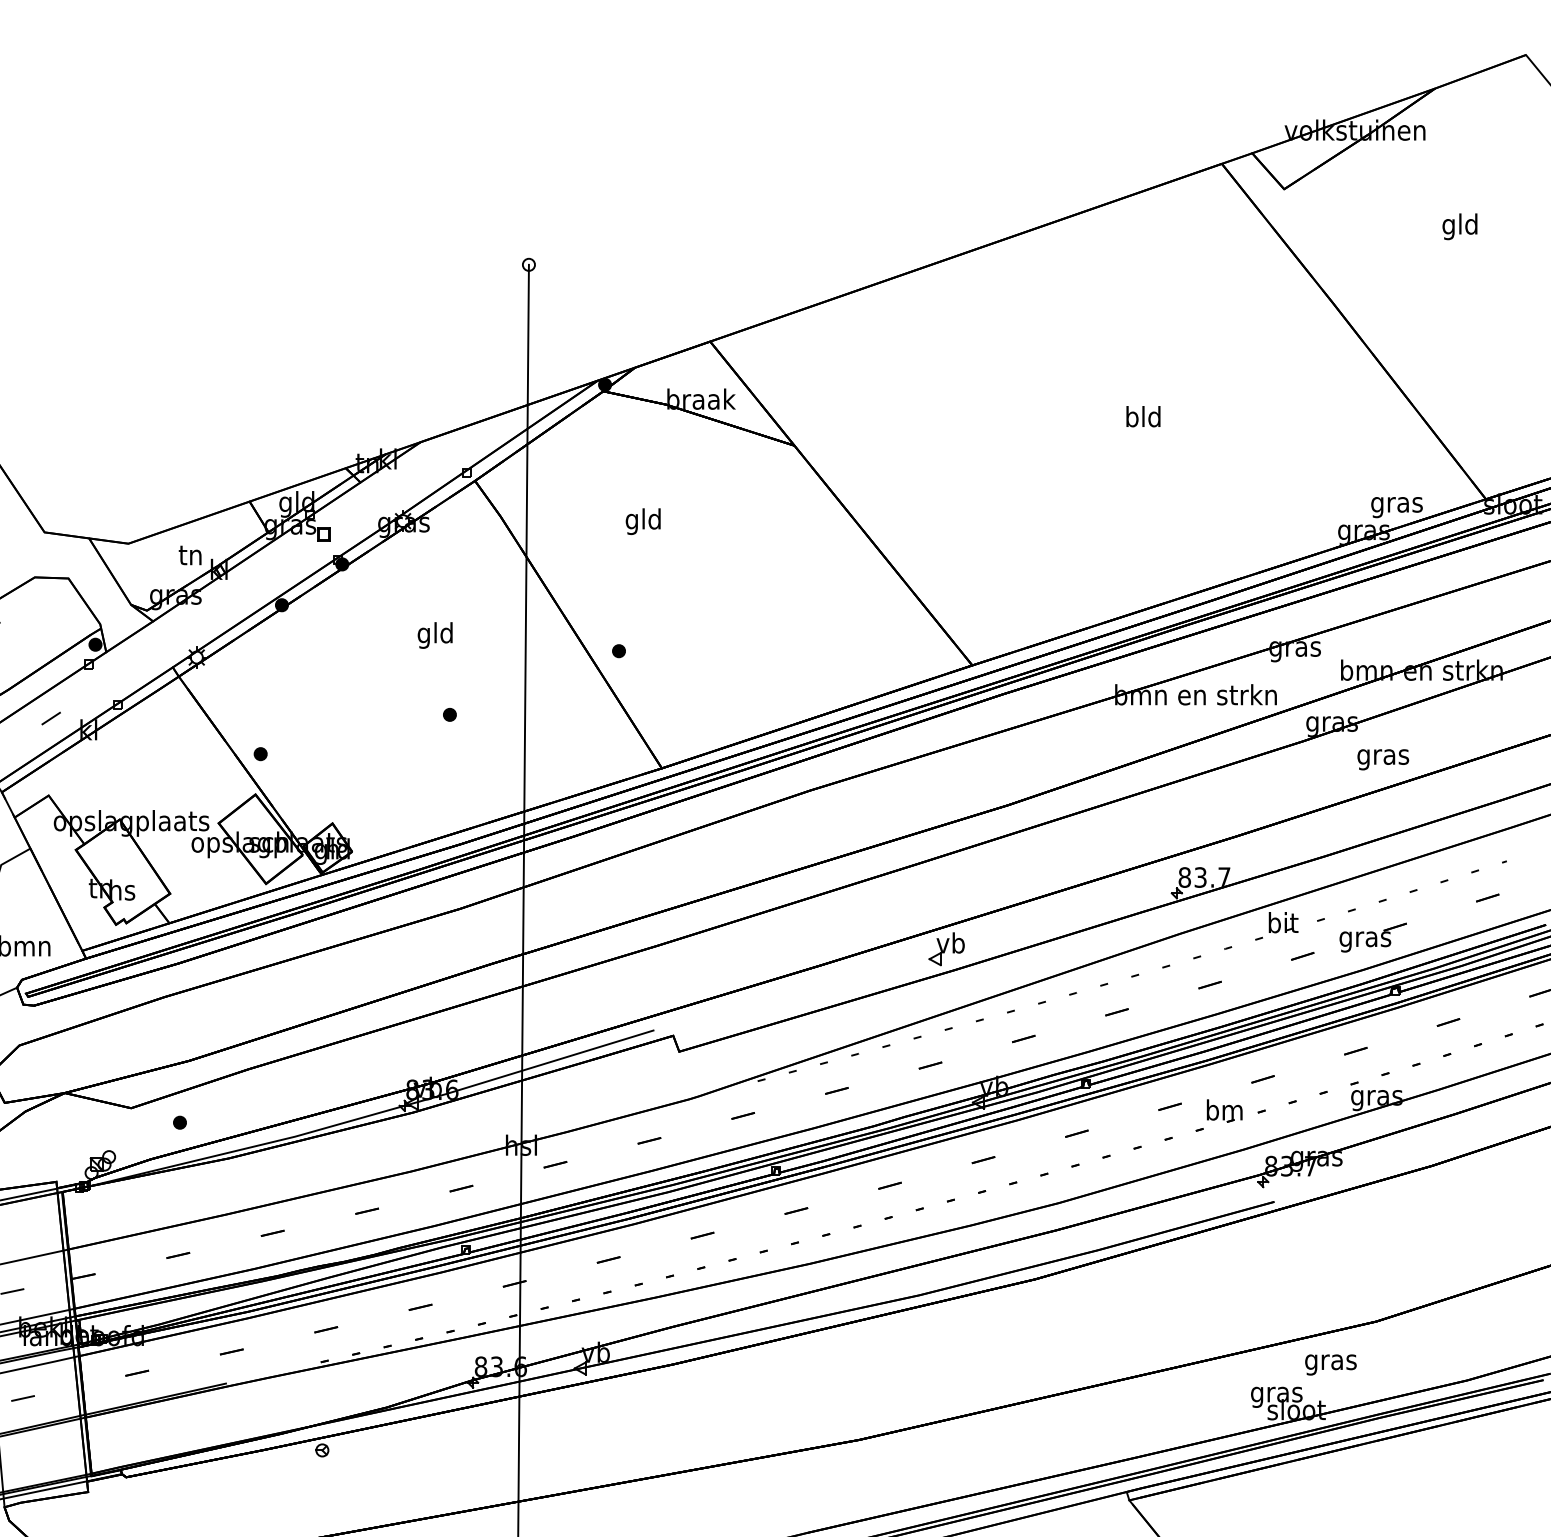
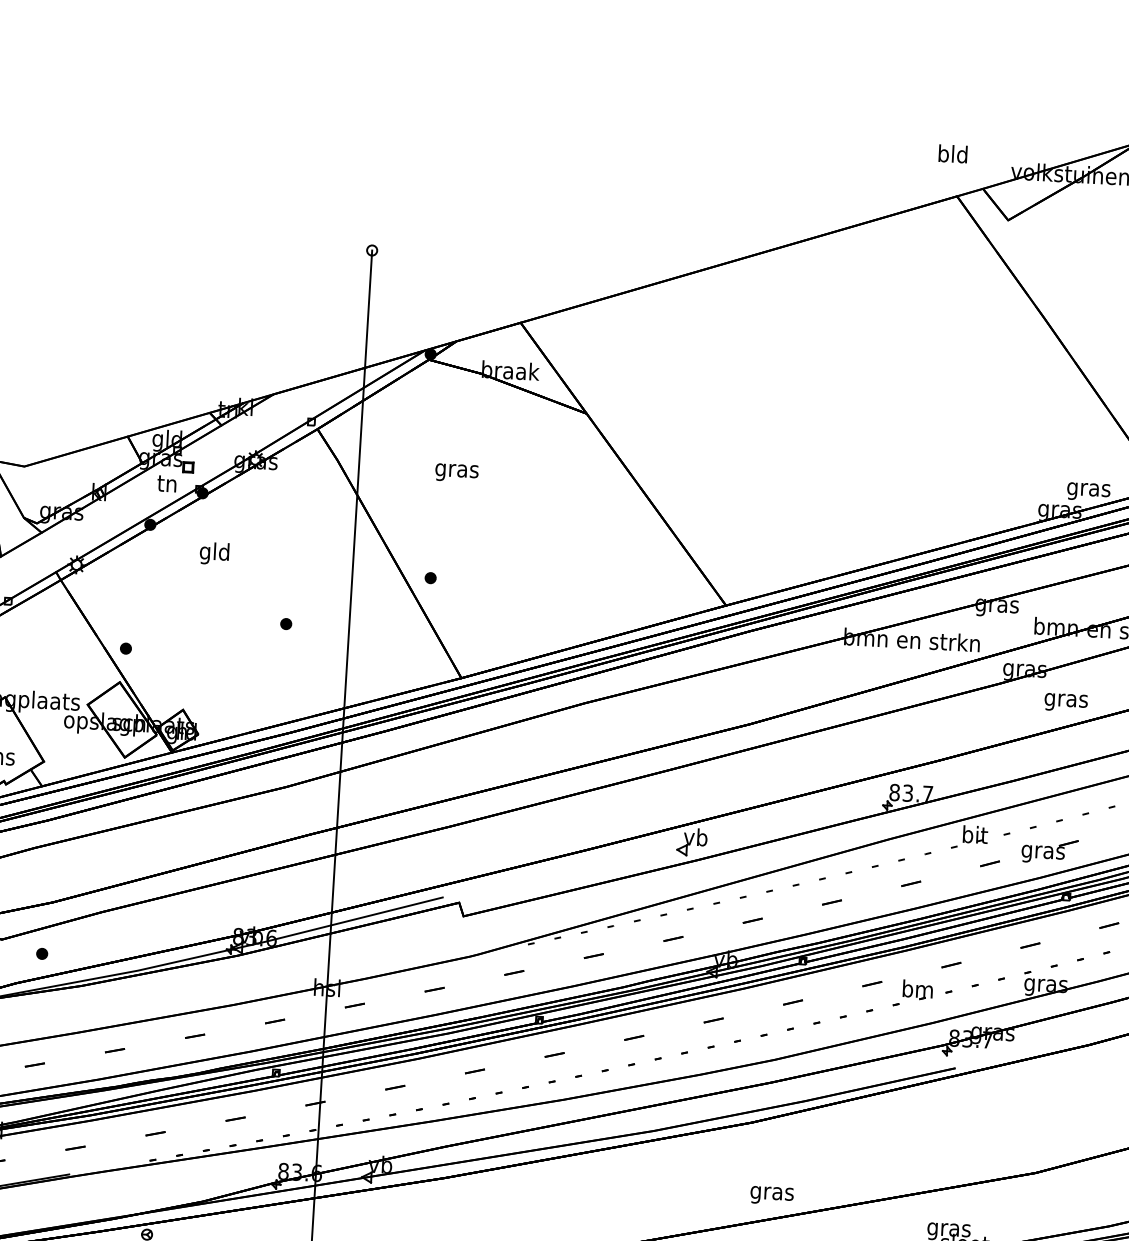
text: (1143, 416) -> (953, 153), moved
text: (643, 521) -> (456, 470), gld -> gras
text: (189, 555) -> (166, 483), moved
text: (434, 635) -> (213, 553), moved
text: (1330, 1364) -> (771, 1195), moved

